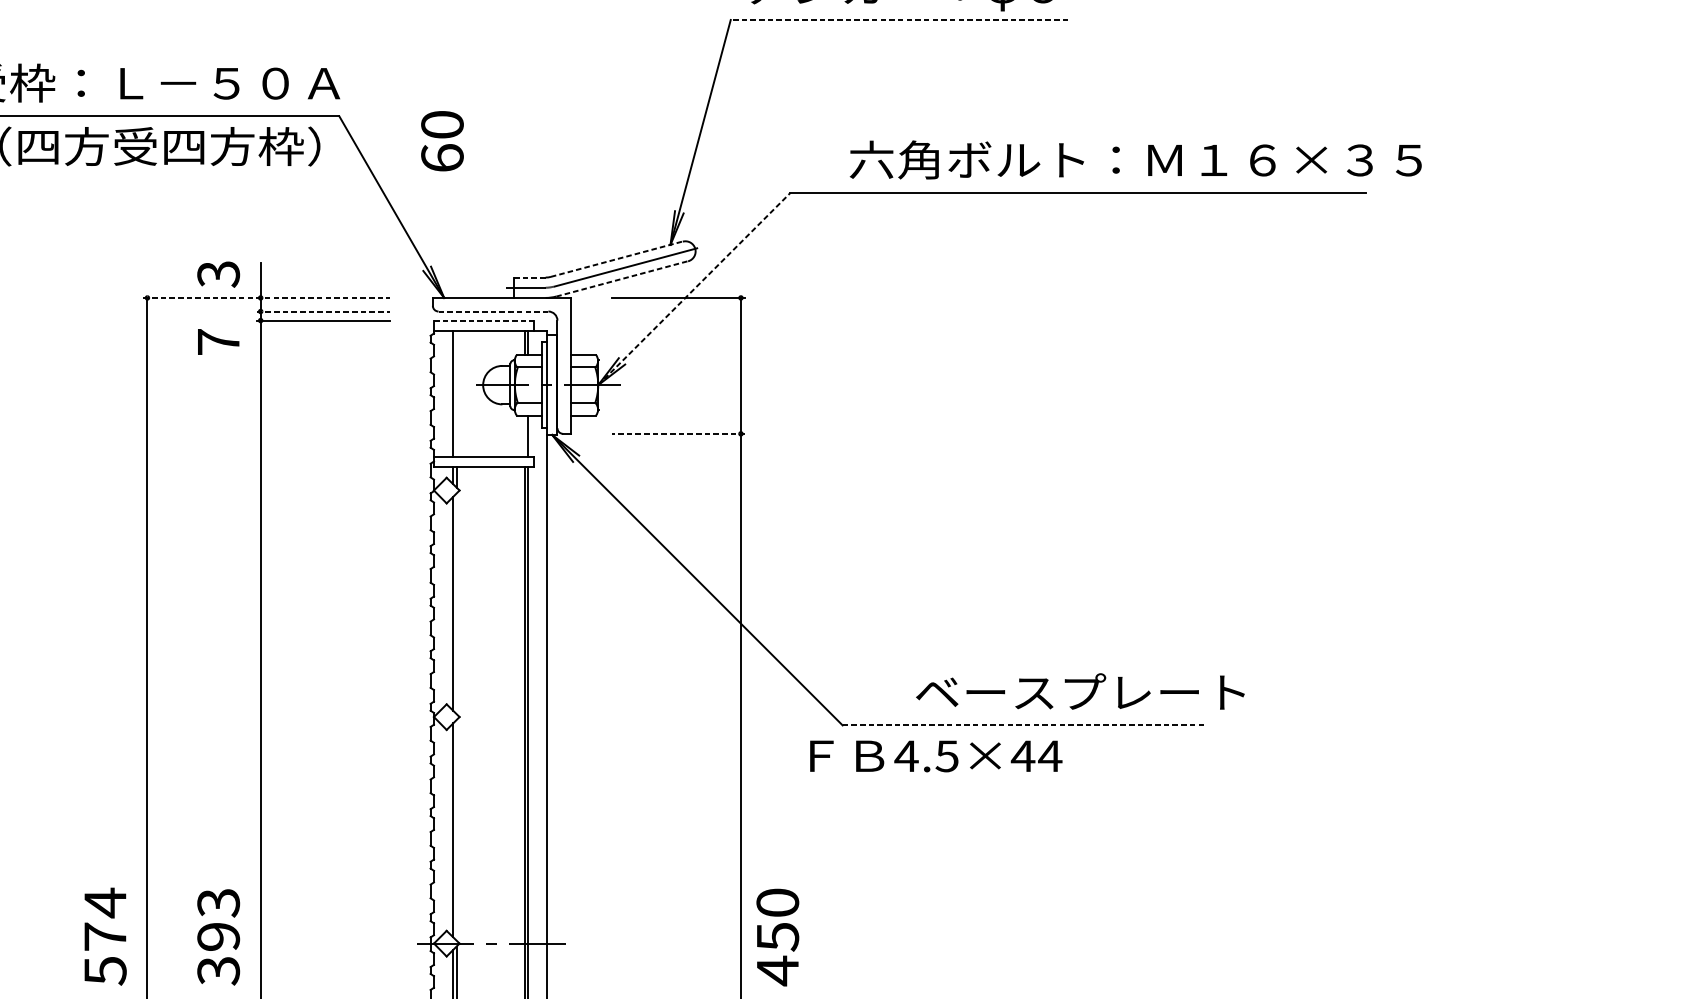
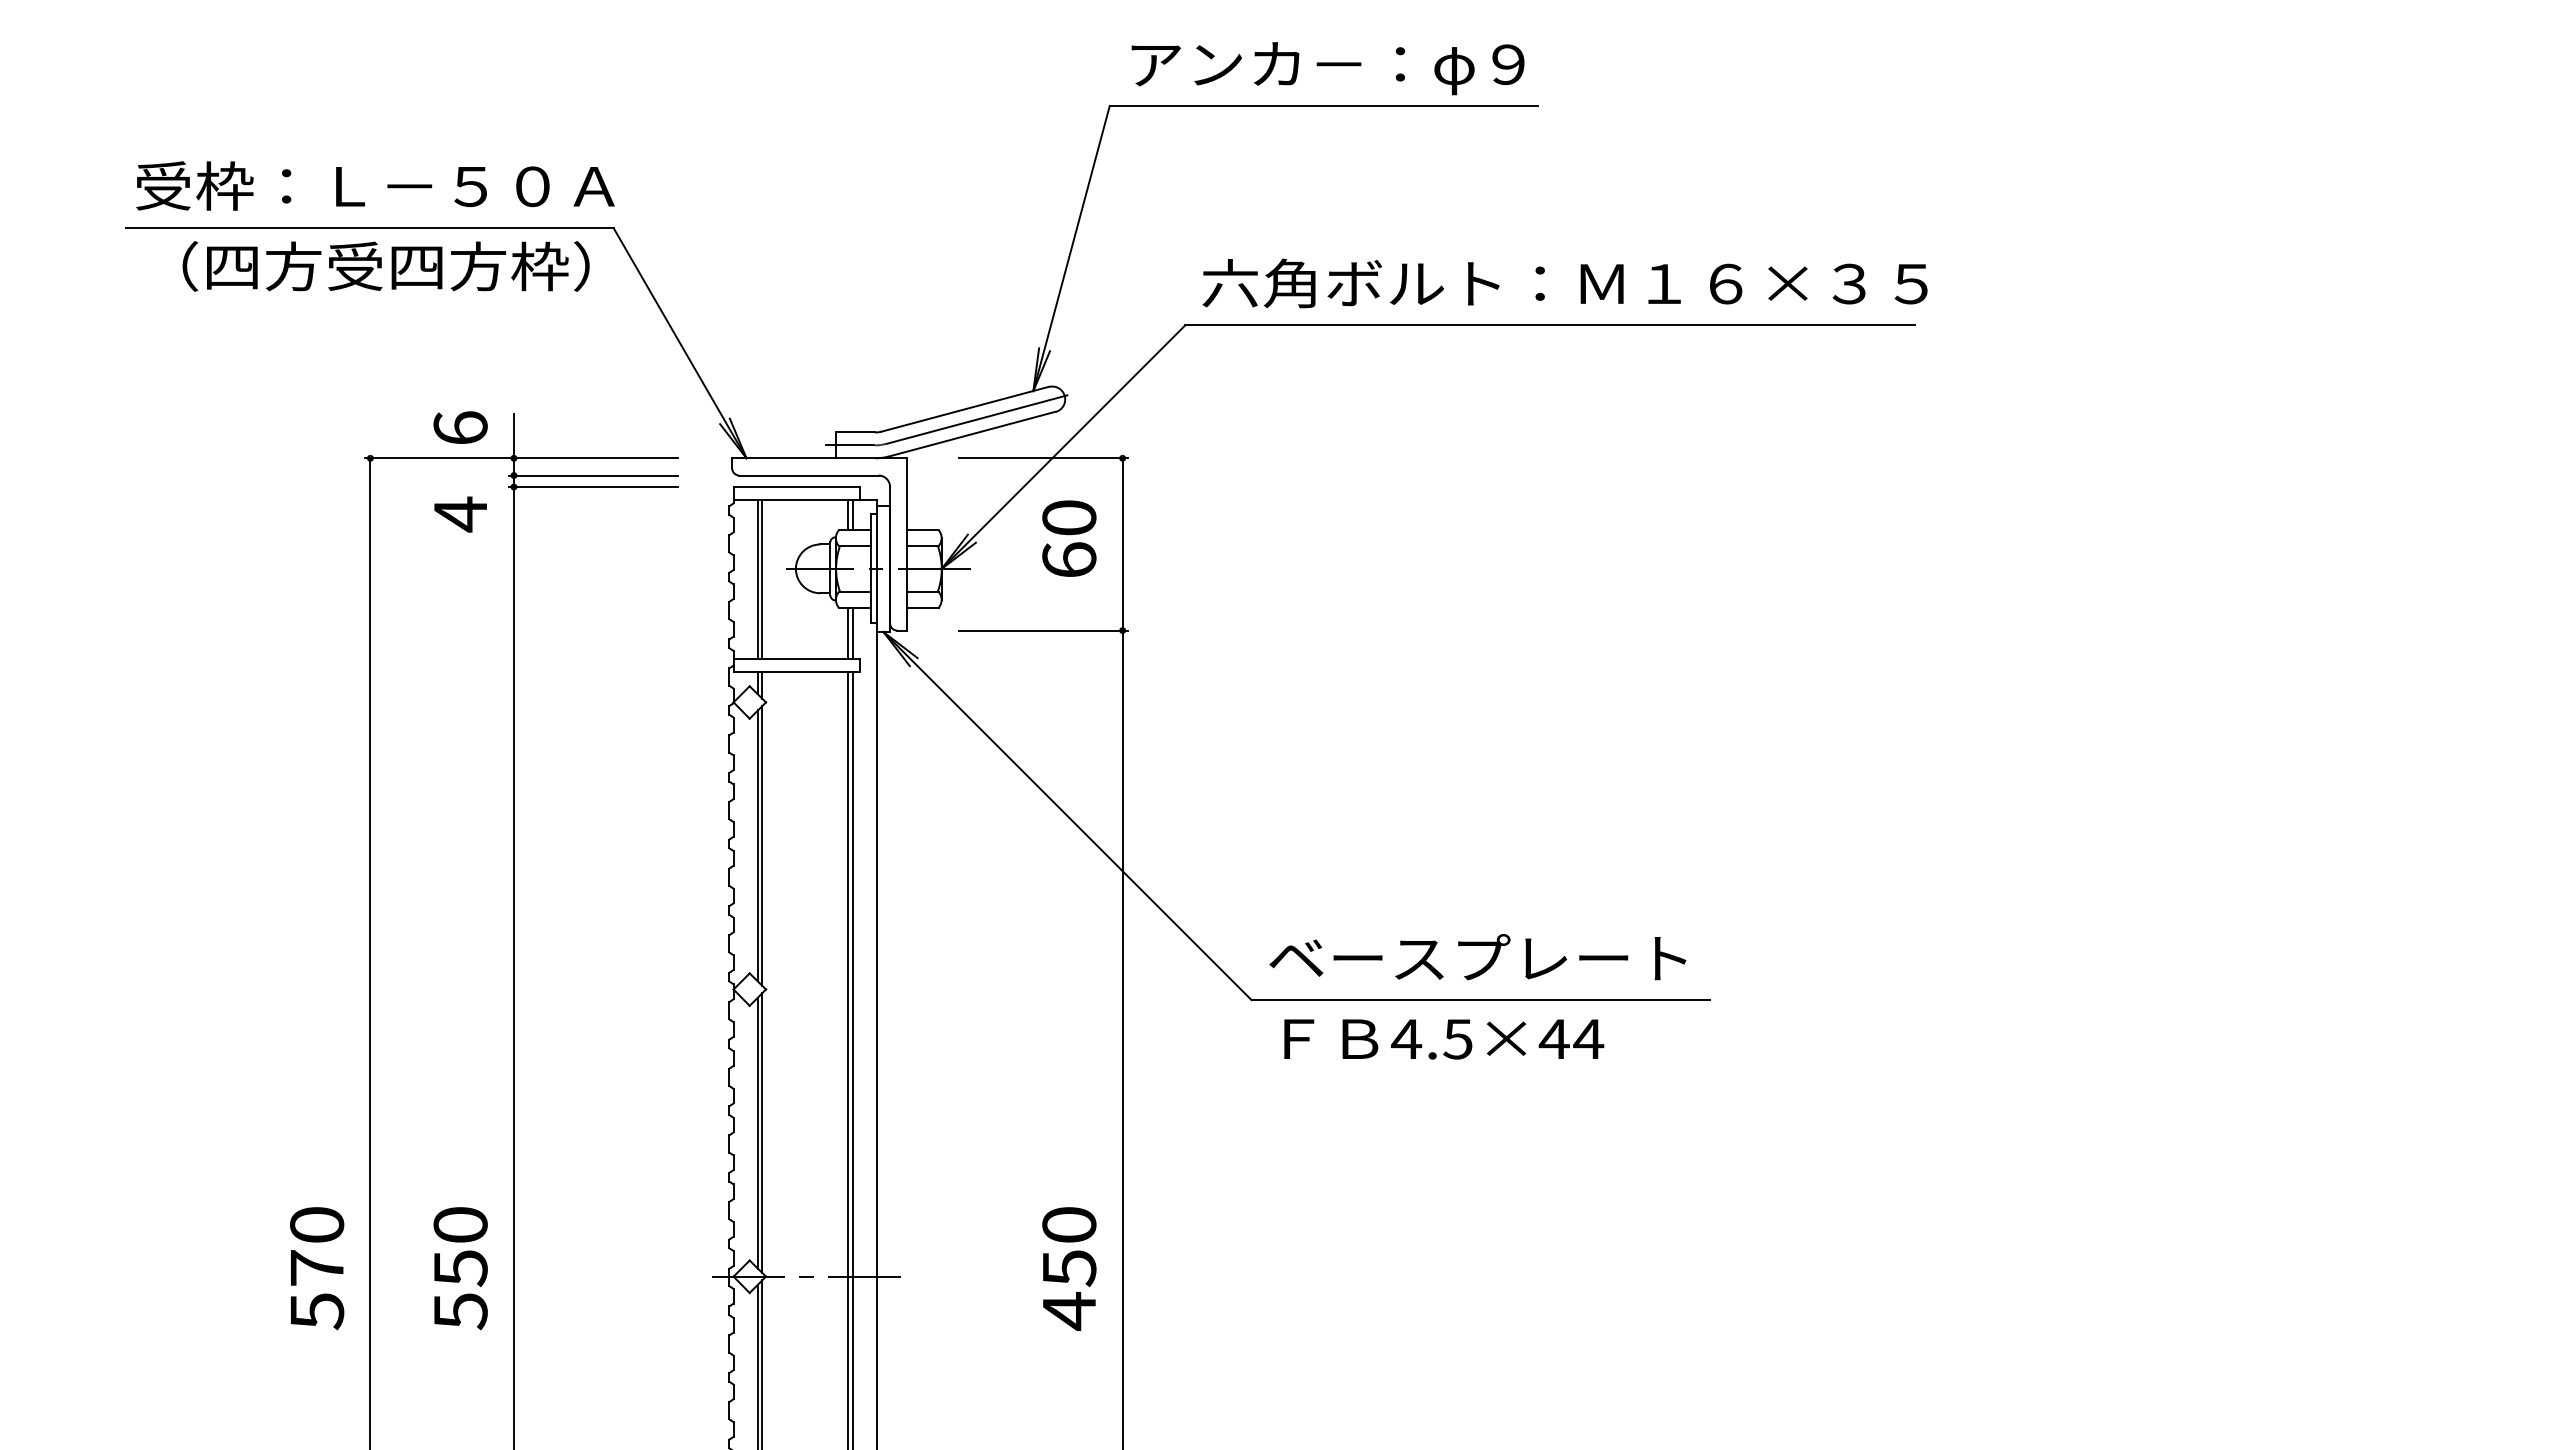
line: (899, 20) -> (1323, 106), dashed -> solid
text: (442, 141) -> (1069, 538), moved
text: (1135, 160) -> (1564, 283), moved
line: (616, 259) -> (965, 409), dashed -> solid
text: (218, 274) -> (460, 428), 3 -> 6
line: (530, 277) -> (855, 432), dashed -> solid
line: (622, 279) -> (972, 434), dashed -> solid
line: (694, 288) -> (1063, 446), dashed -> solid
line: (266, 298) -> (521, 458), dashed -> solid
line: (323, 311) -> (593, 475), dashed -> solid
line: (493, 311) -> (808, 475), dashed -> solid
line: (484, 320) -> (797, 487), dashed -> solid
text: (218, 342) -> (460, 514), 7 -> 4
line: (456, 393) -> (762, 579), added
line: (677, 433) -> (1042, 630), dashed -> solid
line: (524, 436) -> (848, 633), added
line: (456, 603) -> (762, 845), added
text: (1080, 691) -> (1477, 957), moved
line: (1023, 725) -> (1480, 1000), dashed -> solid
text: (936, 756) -> (1444, 1039), moved
line: (456, 829) -> (762, 1132), added
text: (105, 902) -> (317, 1224), 574 -> 570
text: (218, 937) -> (460, 1268), 393 -> 550
text: (777, 937) -> (1069, 1268), moved

